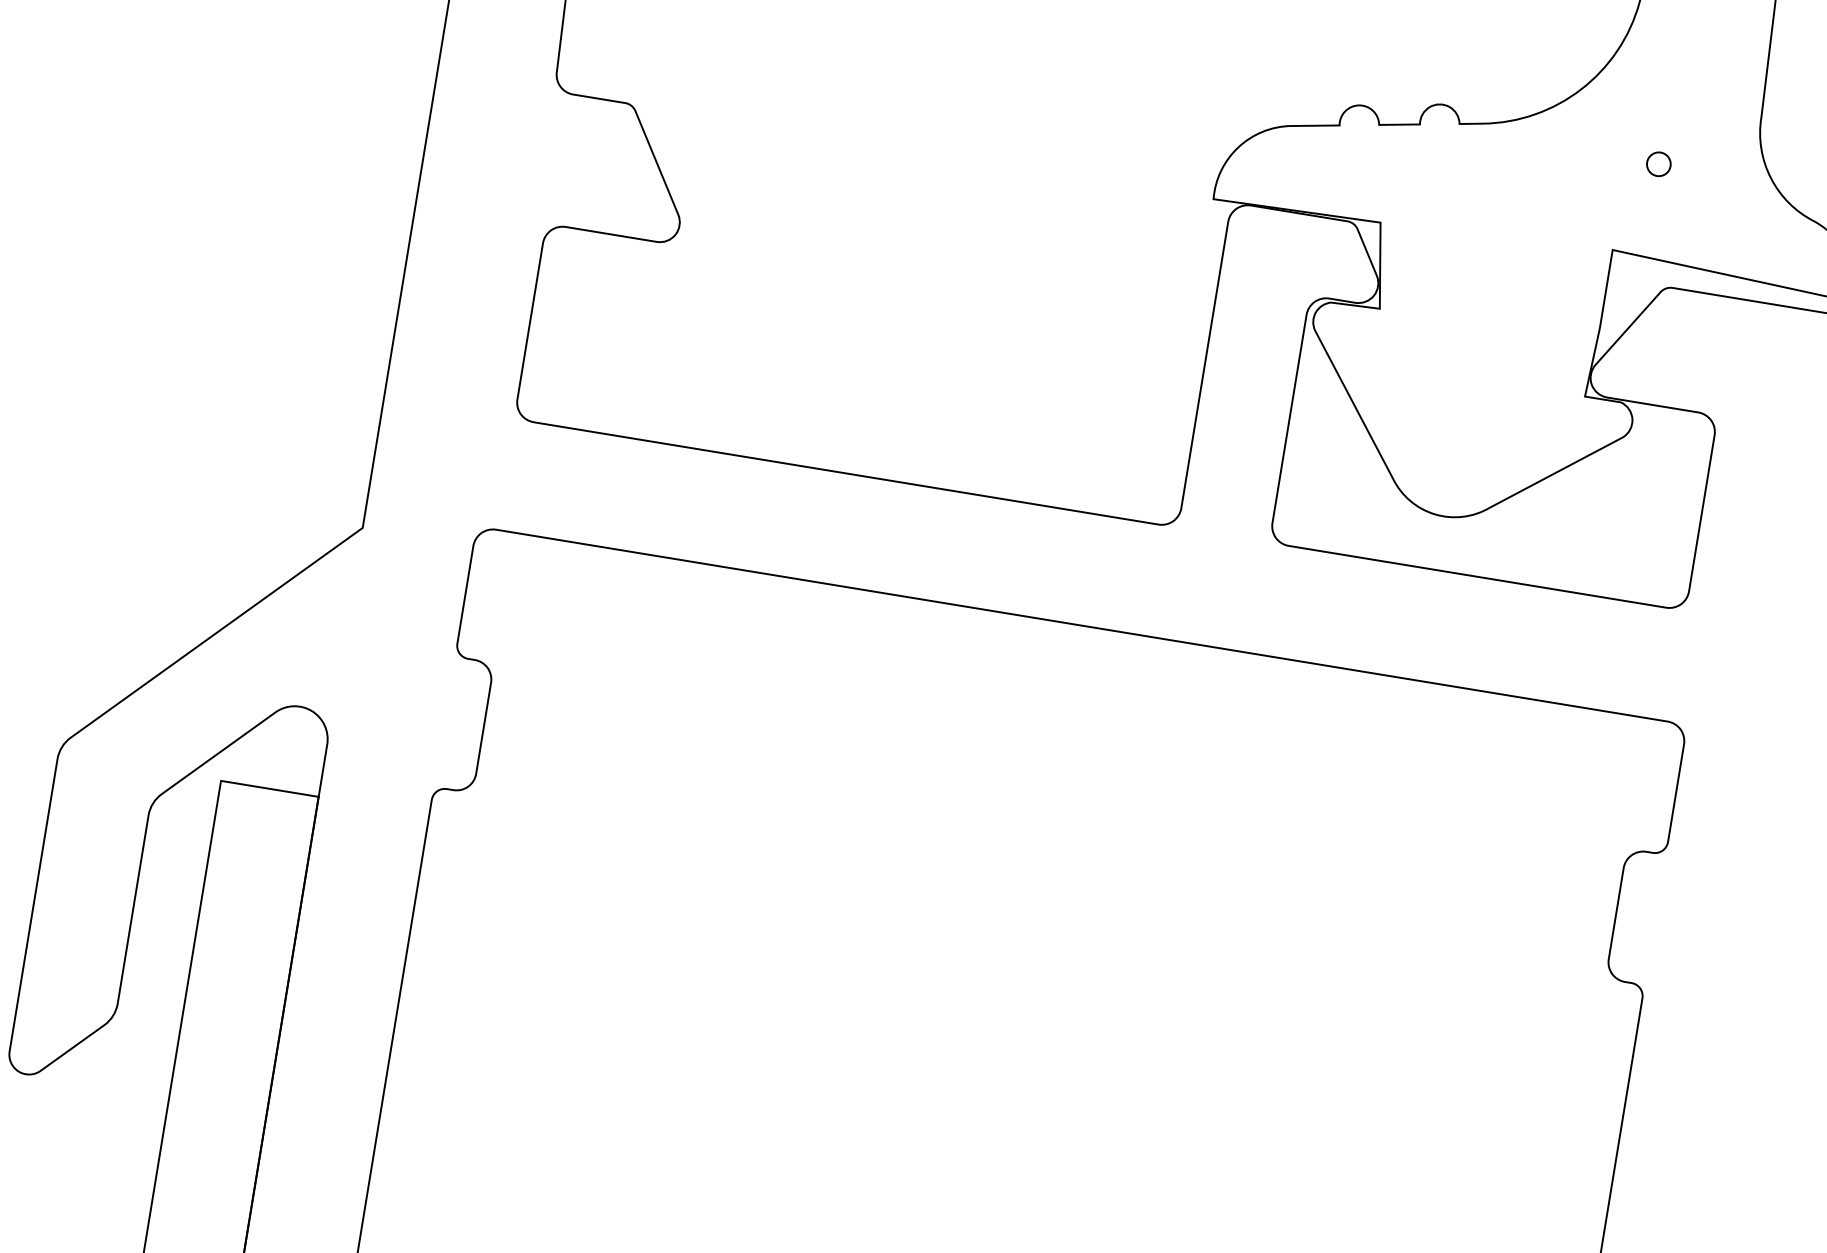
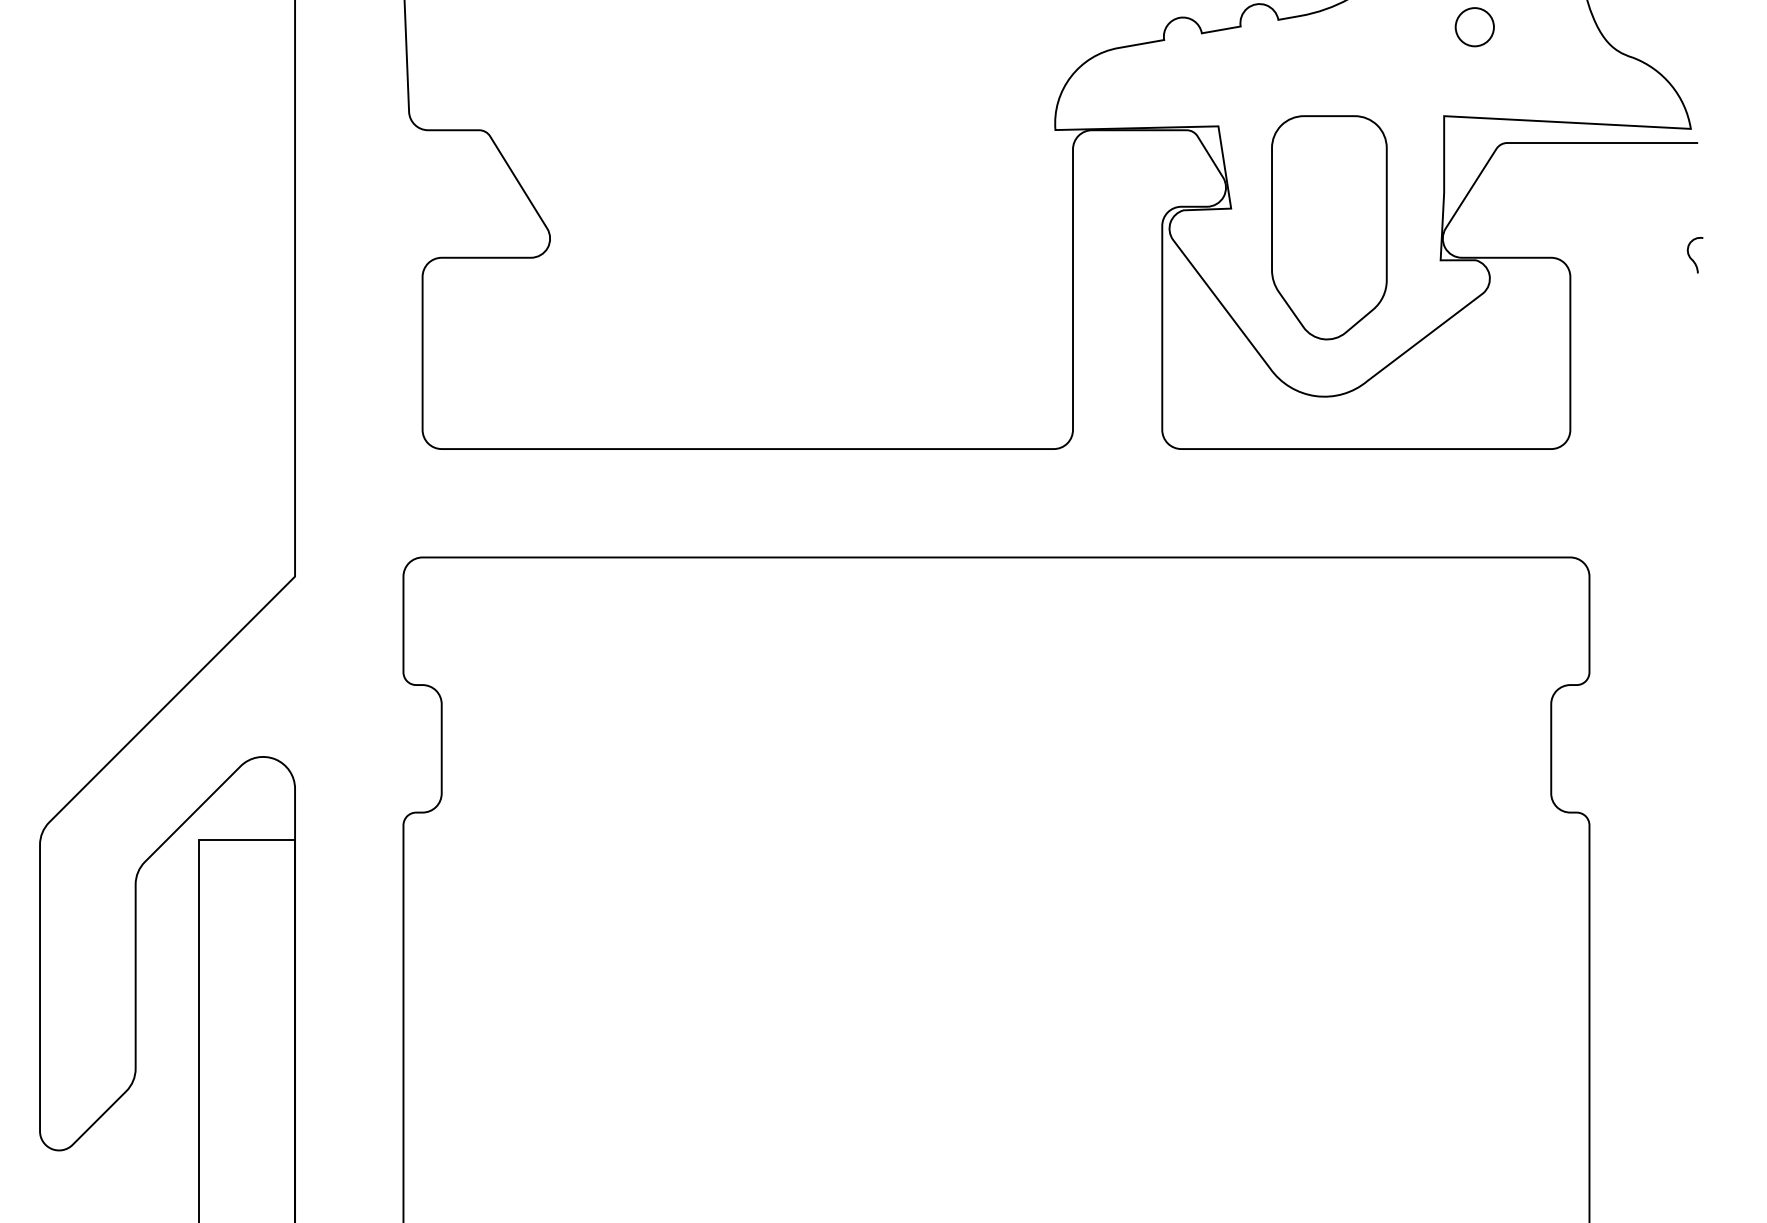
circle: (1658, 164) -> (1474, 27), size x1.67
part: (1477, 344) -> (1329, 227), added

